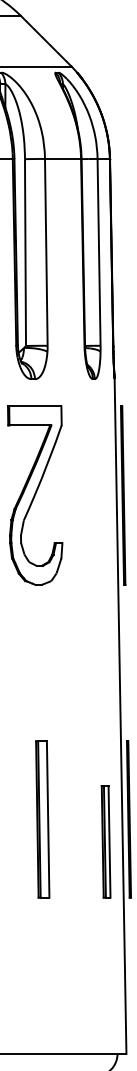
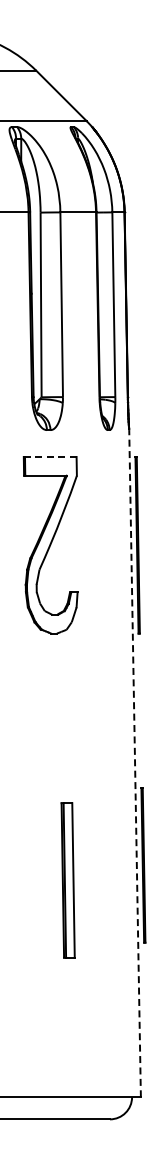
line: (34, 405) -> (50, 456), solid -> dashed
line: (120, 716) -> (135, 763), solid -> dashed
part: (42, 819) -> (67, 880), moved
part: (105, 841) -> (120, 887), removed

